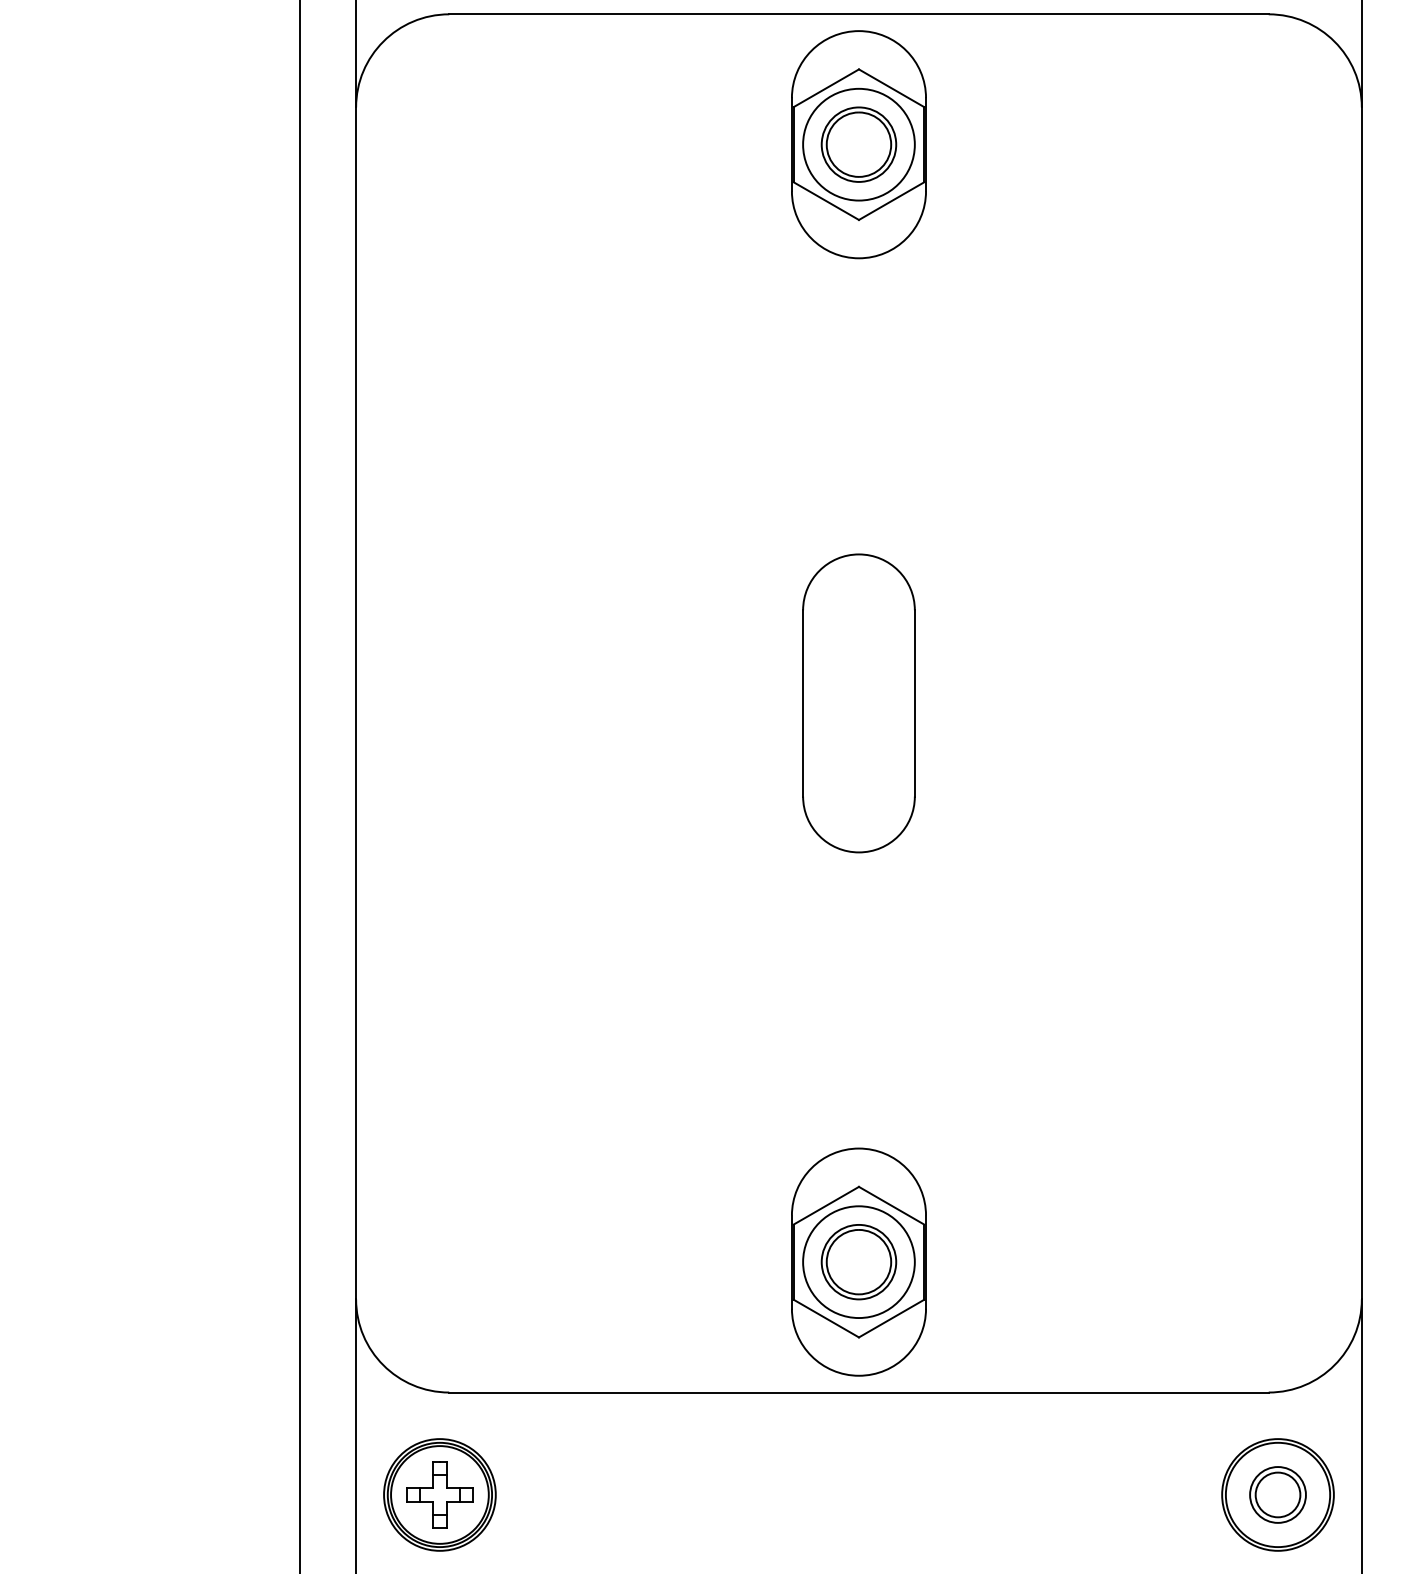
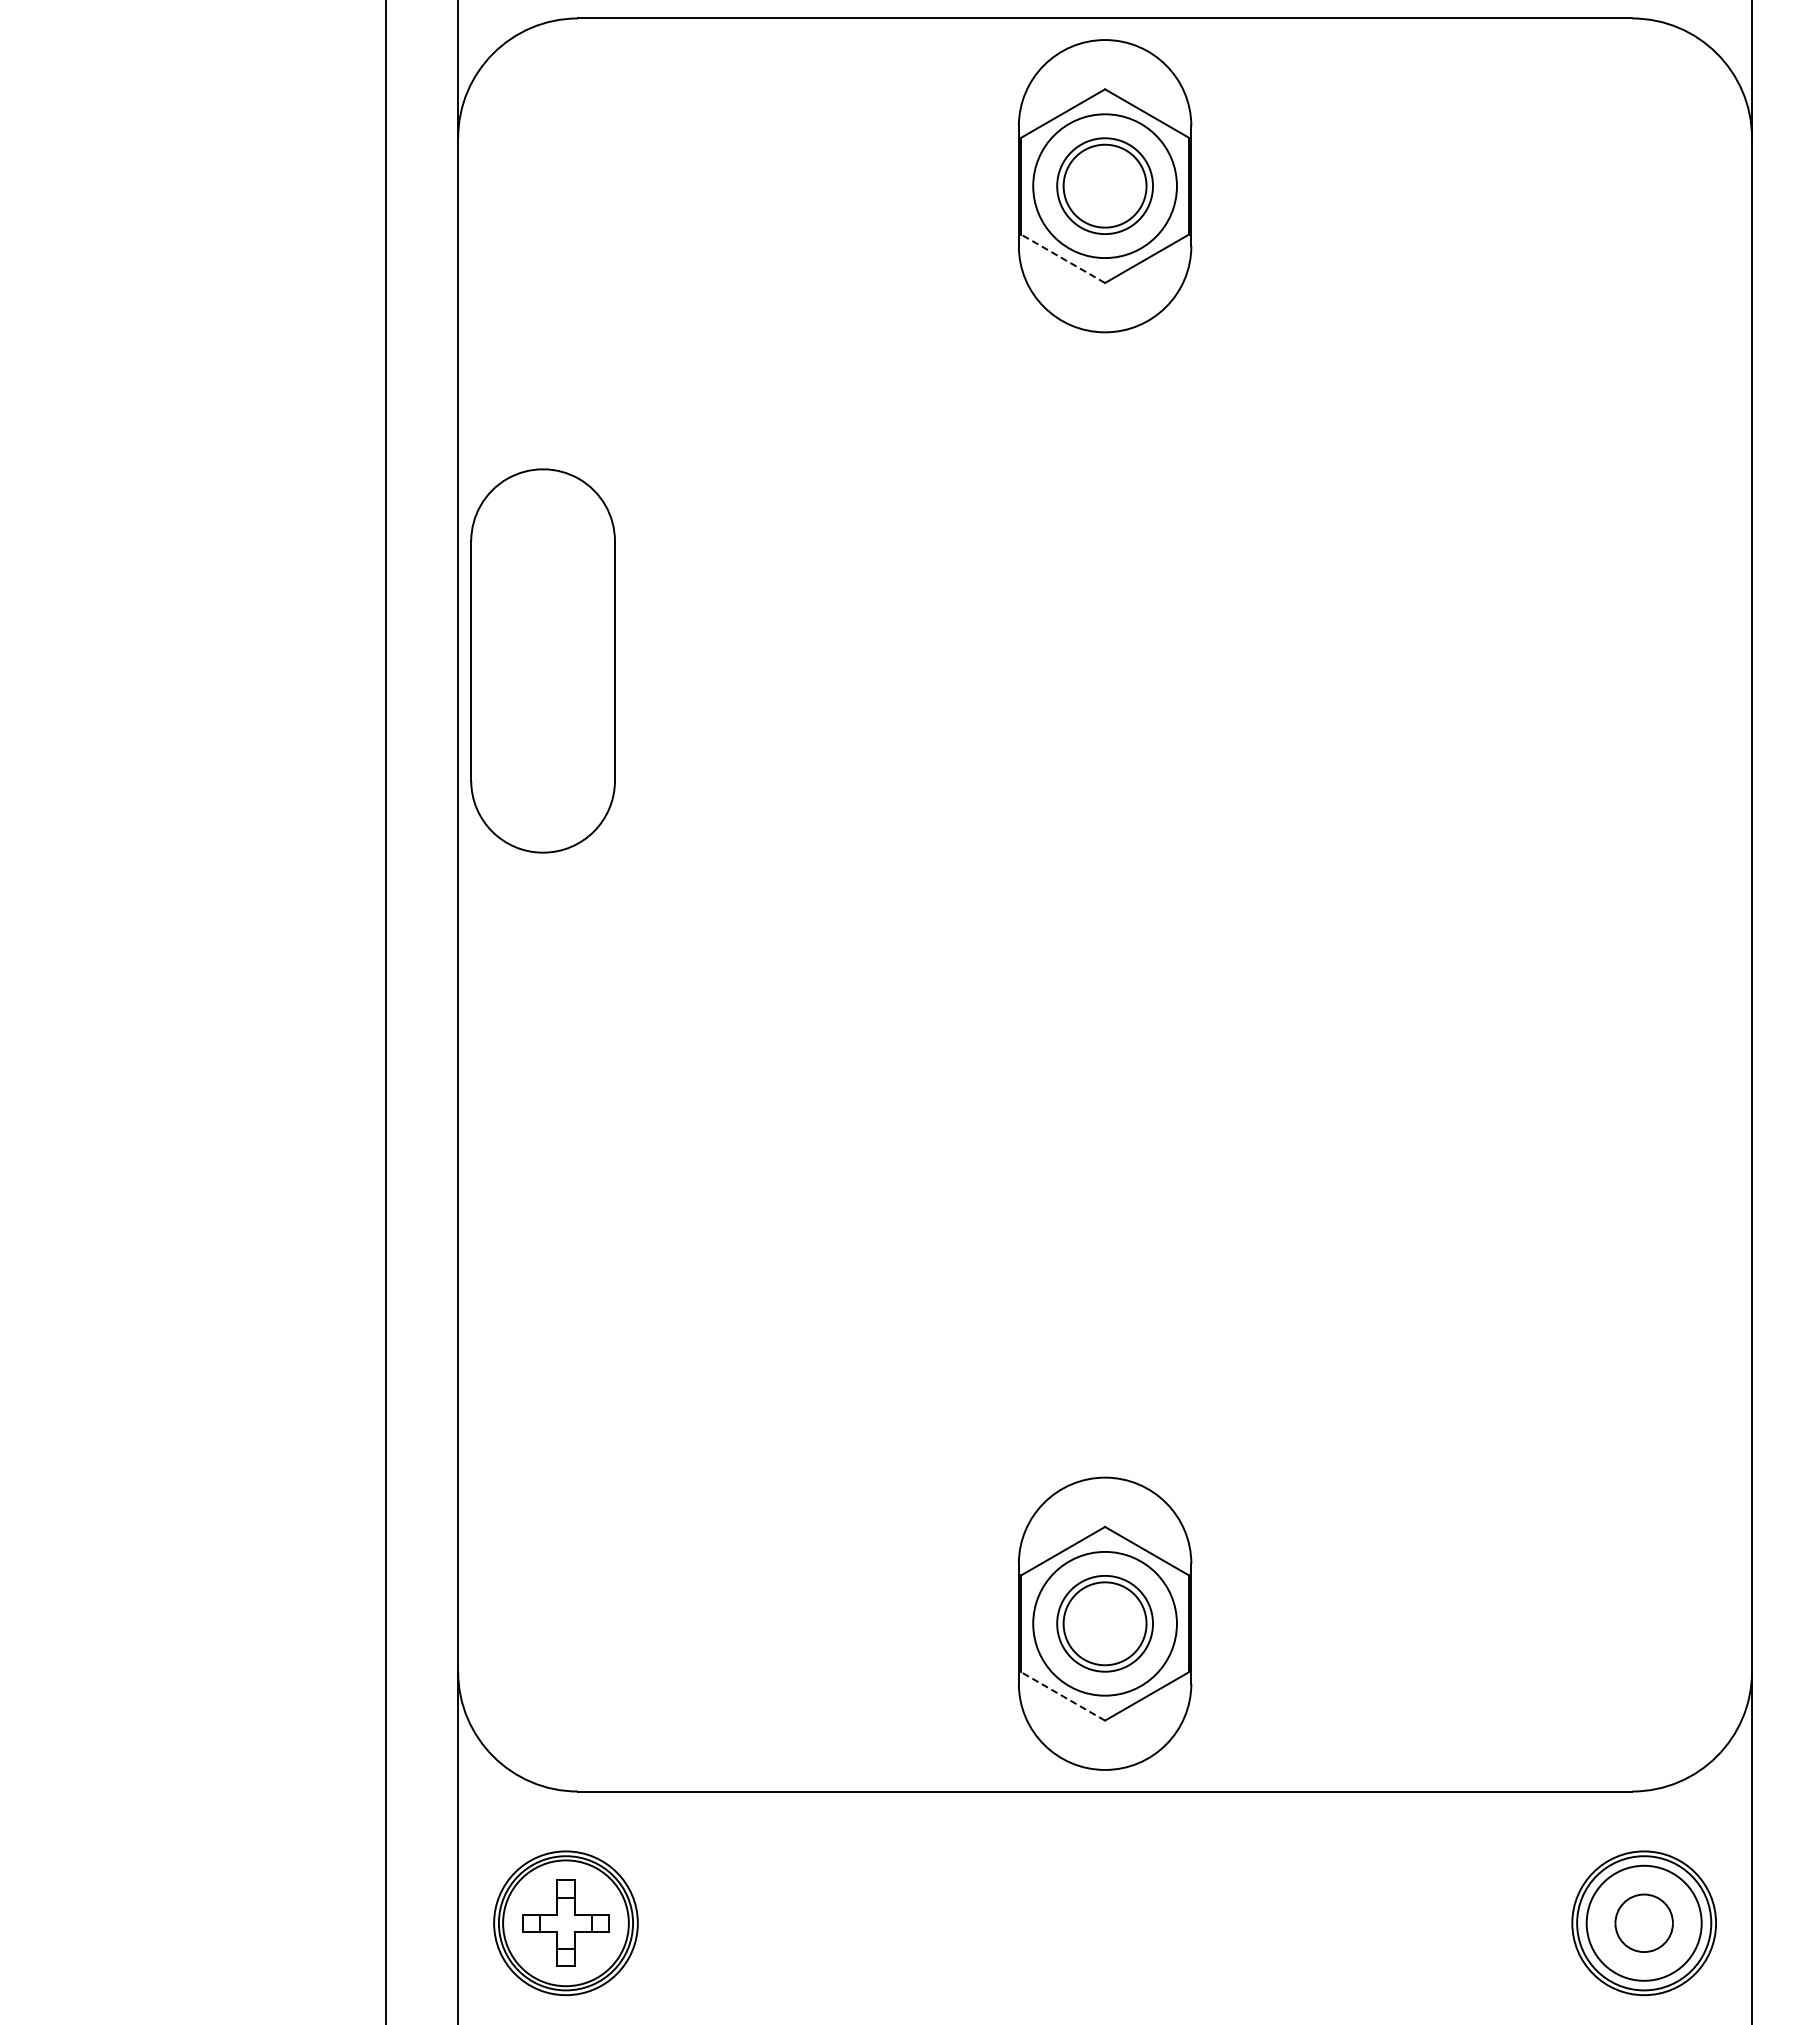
line: (825, 200) -> (1062, 258), solid -> dashed
part: (858, 703) -> (542, 660), moved
line: (825, 1318) -> (1062, 1696), solid -> dashed
circle: (1278, 1495) -> (1644, 1923), size x1.6

